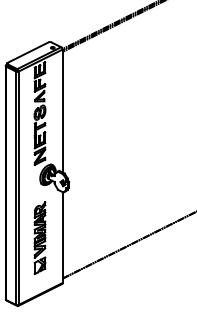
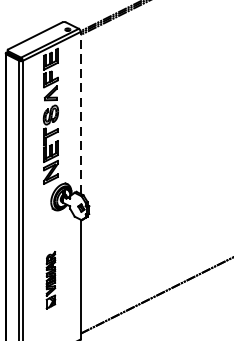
line: (62, 110) -> (80, 112), solid -> dashed
part: (39, 237) -> (50, 279), size x0.6

